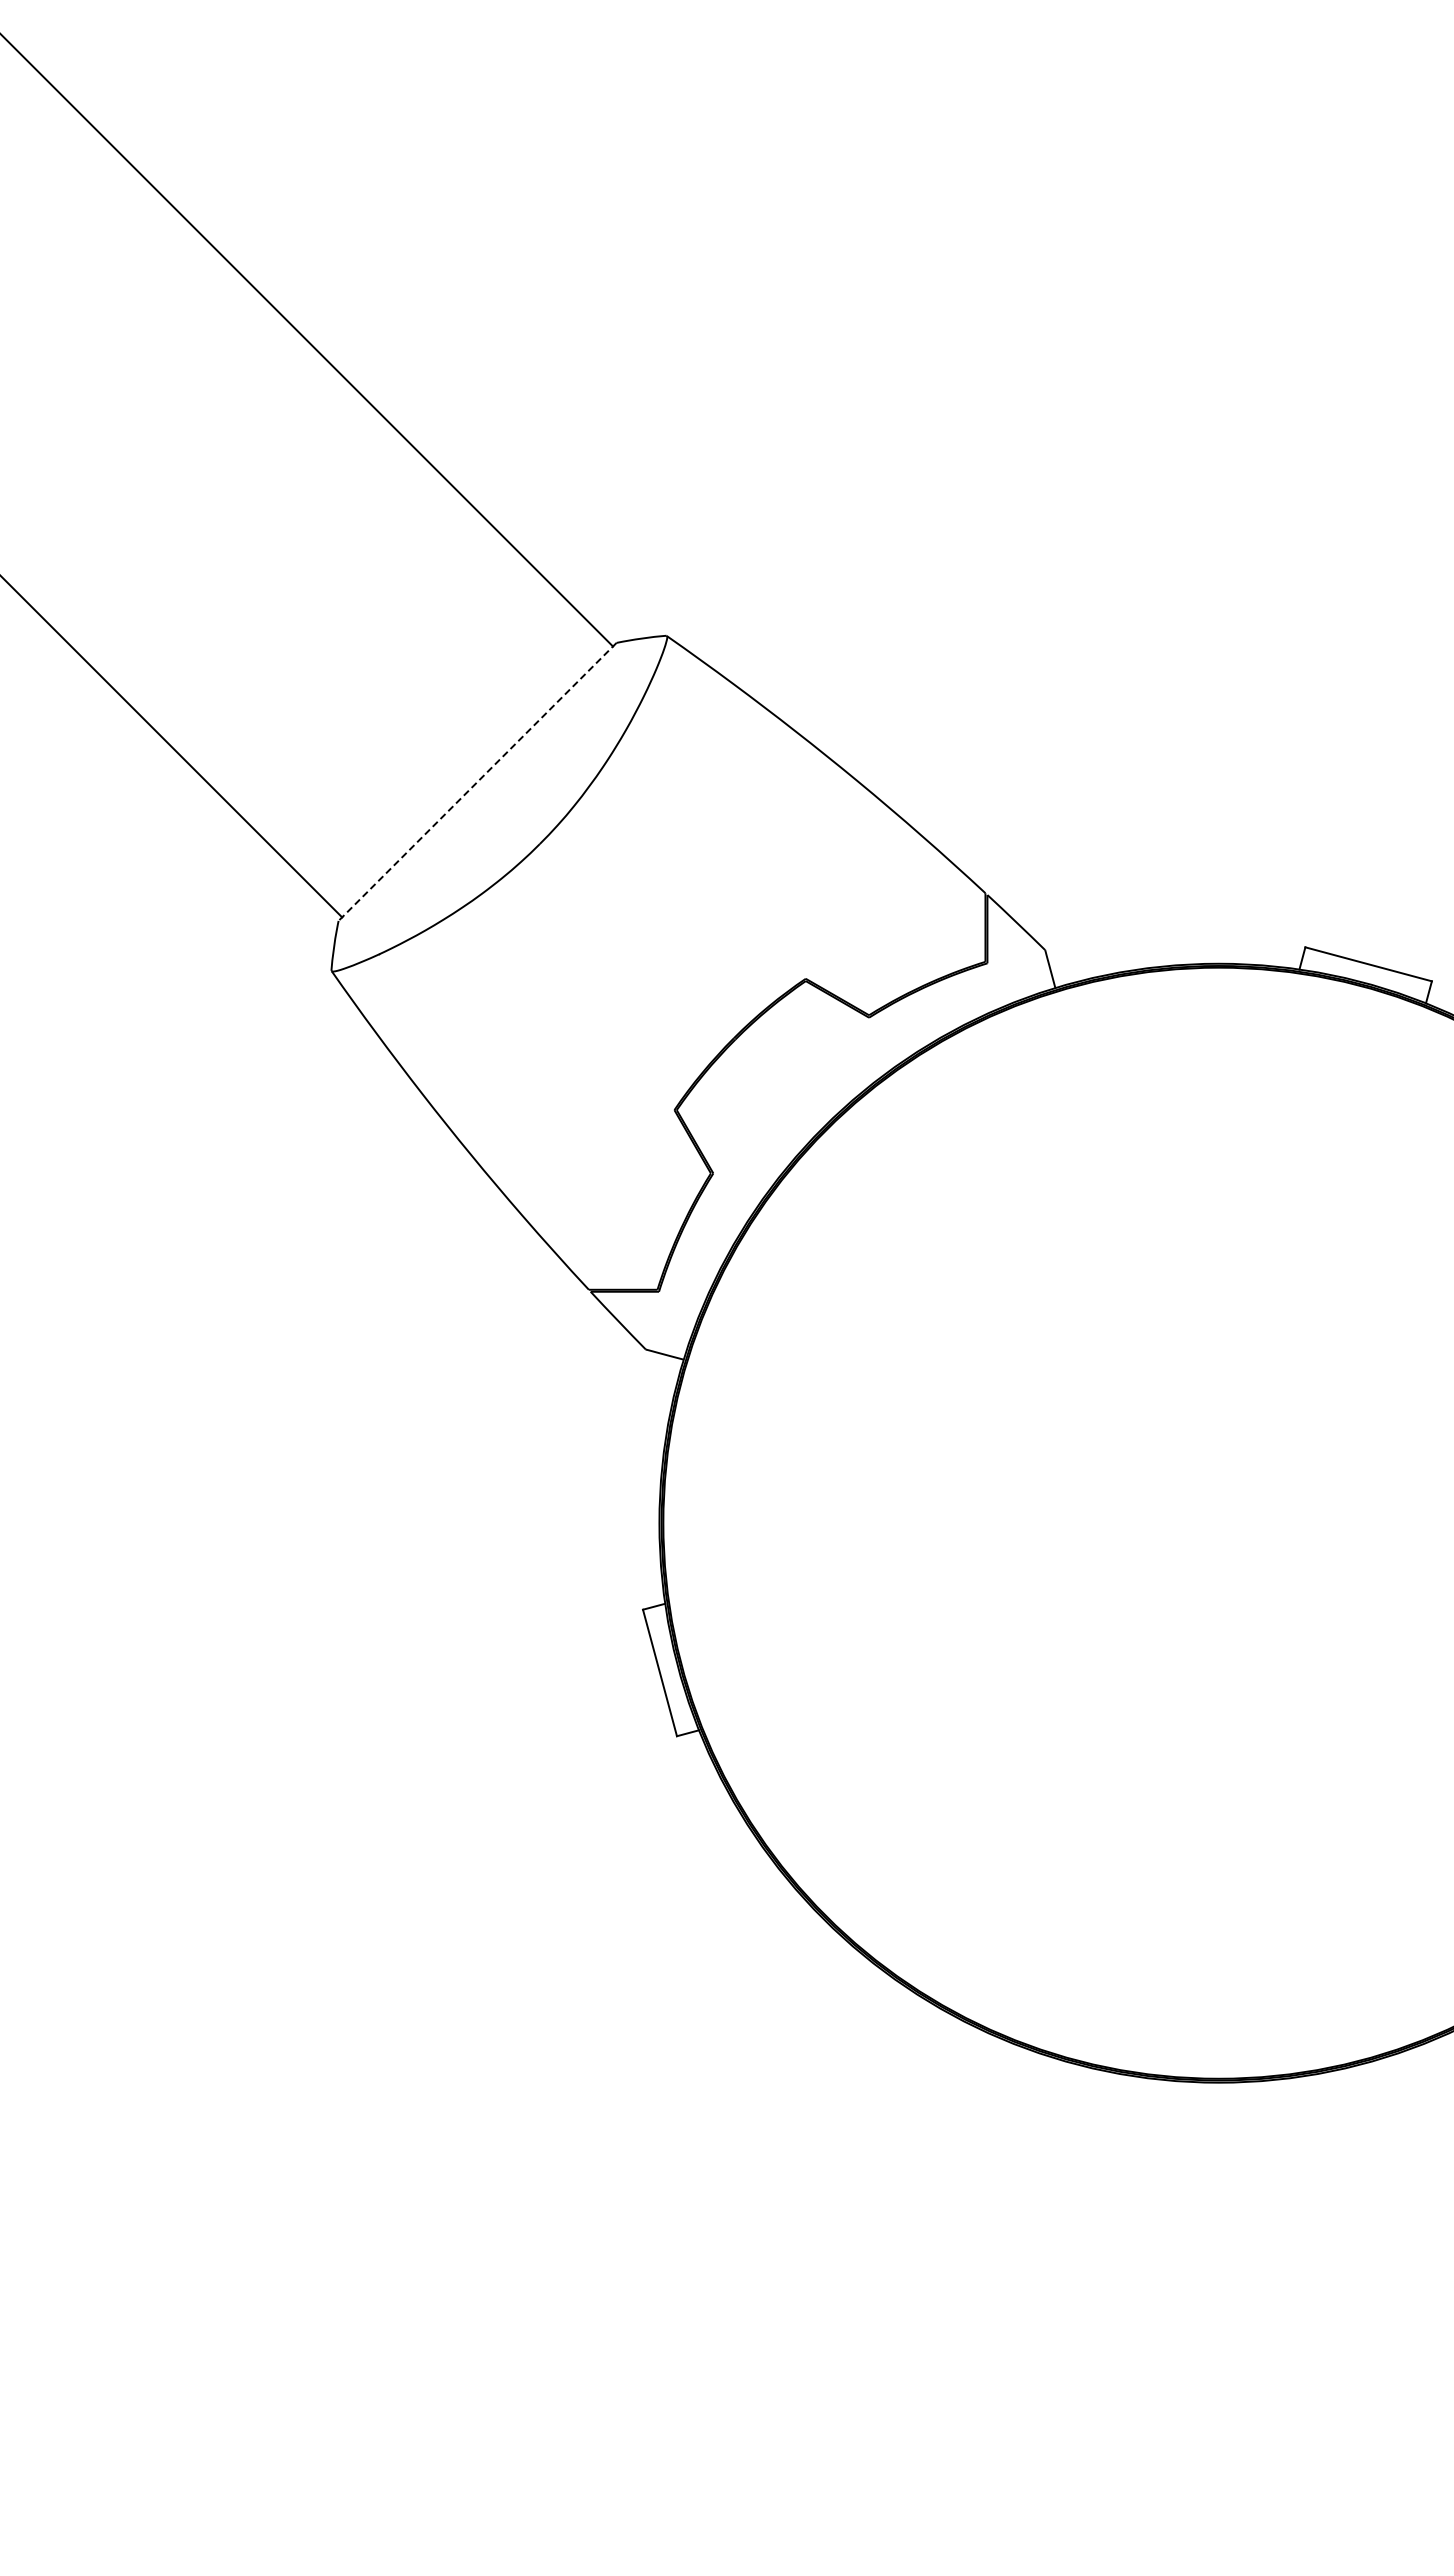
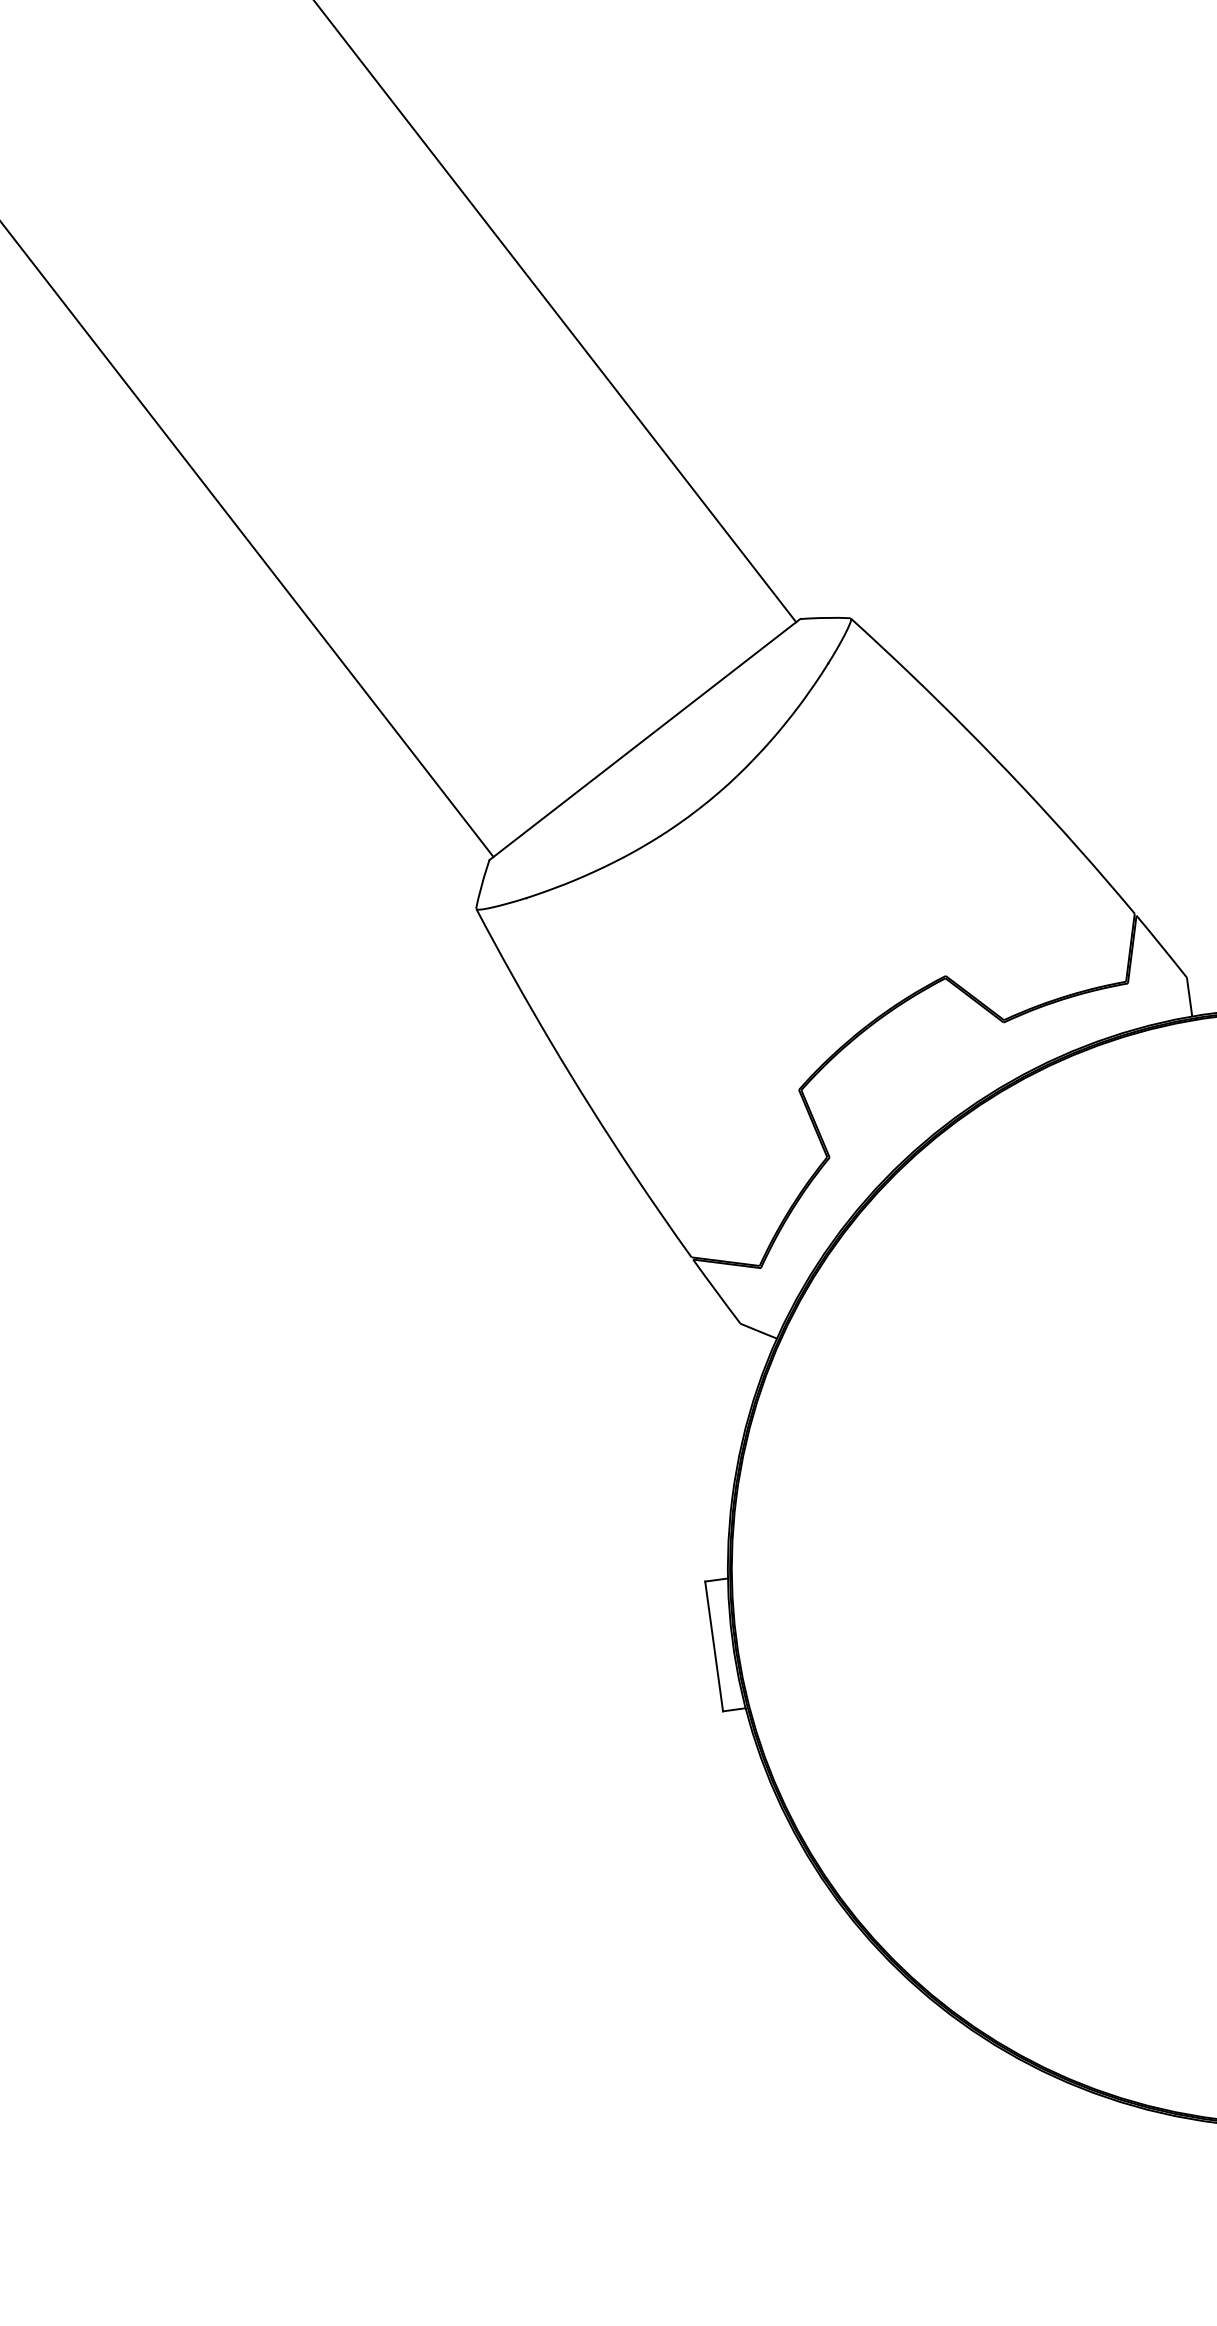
line: (477, 781) -> (644, 739), dashed -> solid

